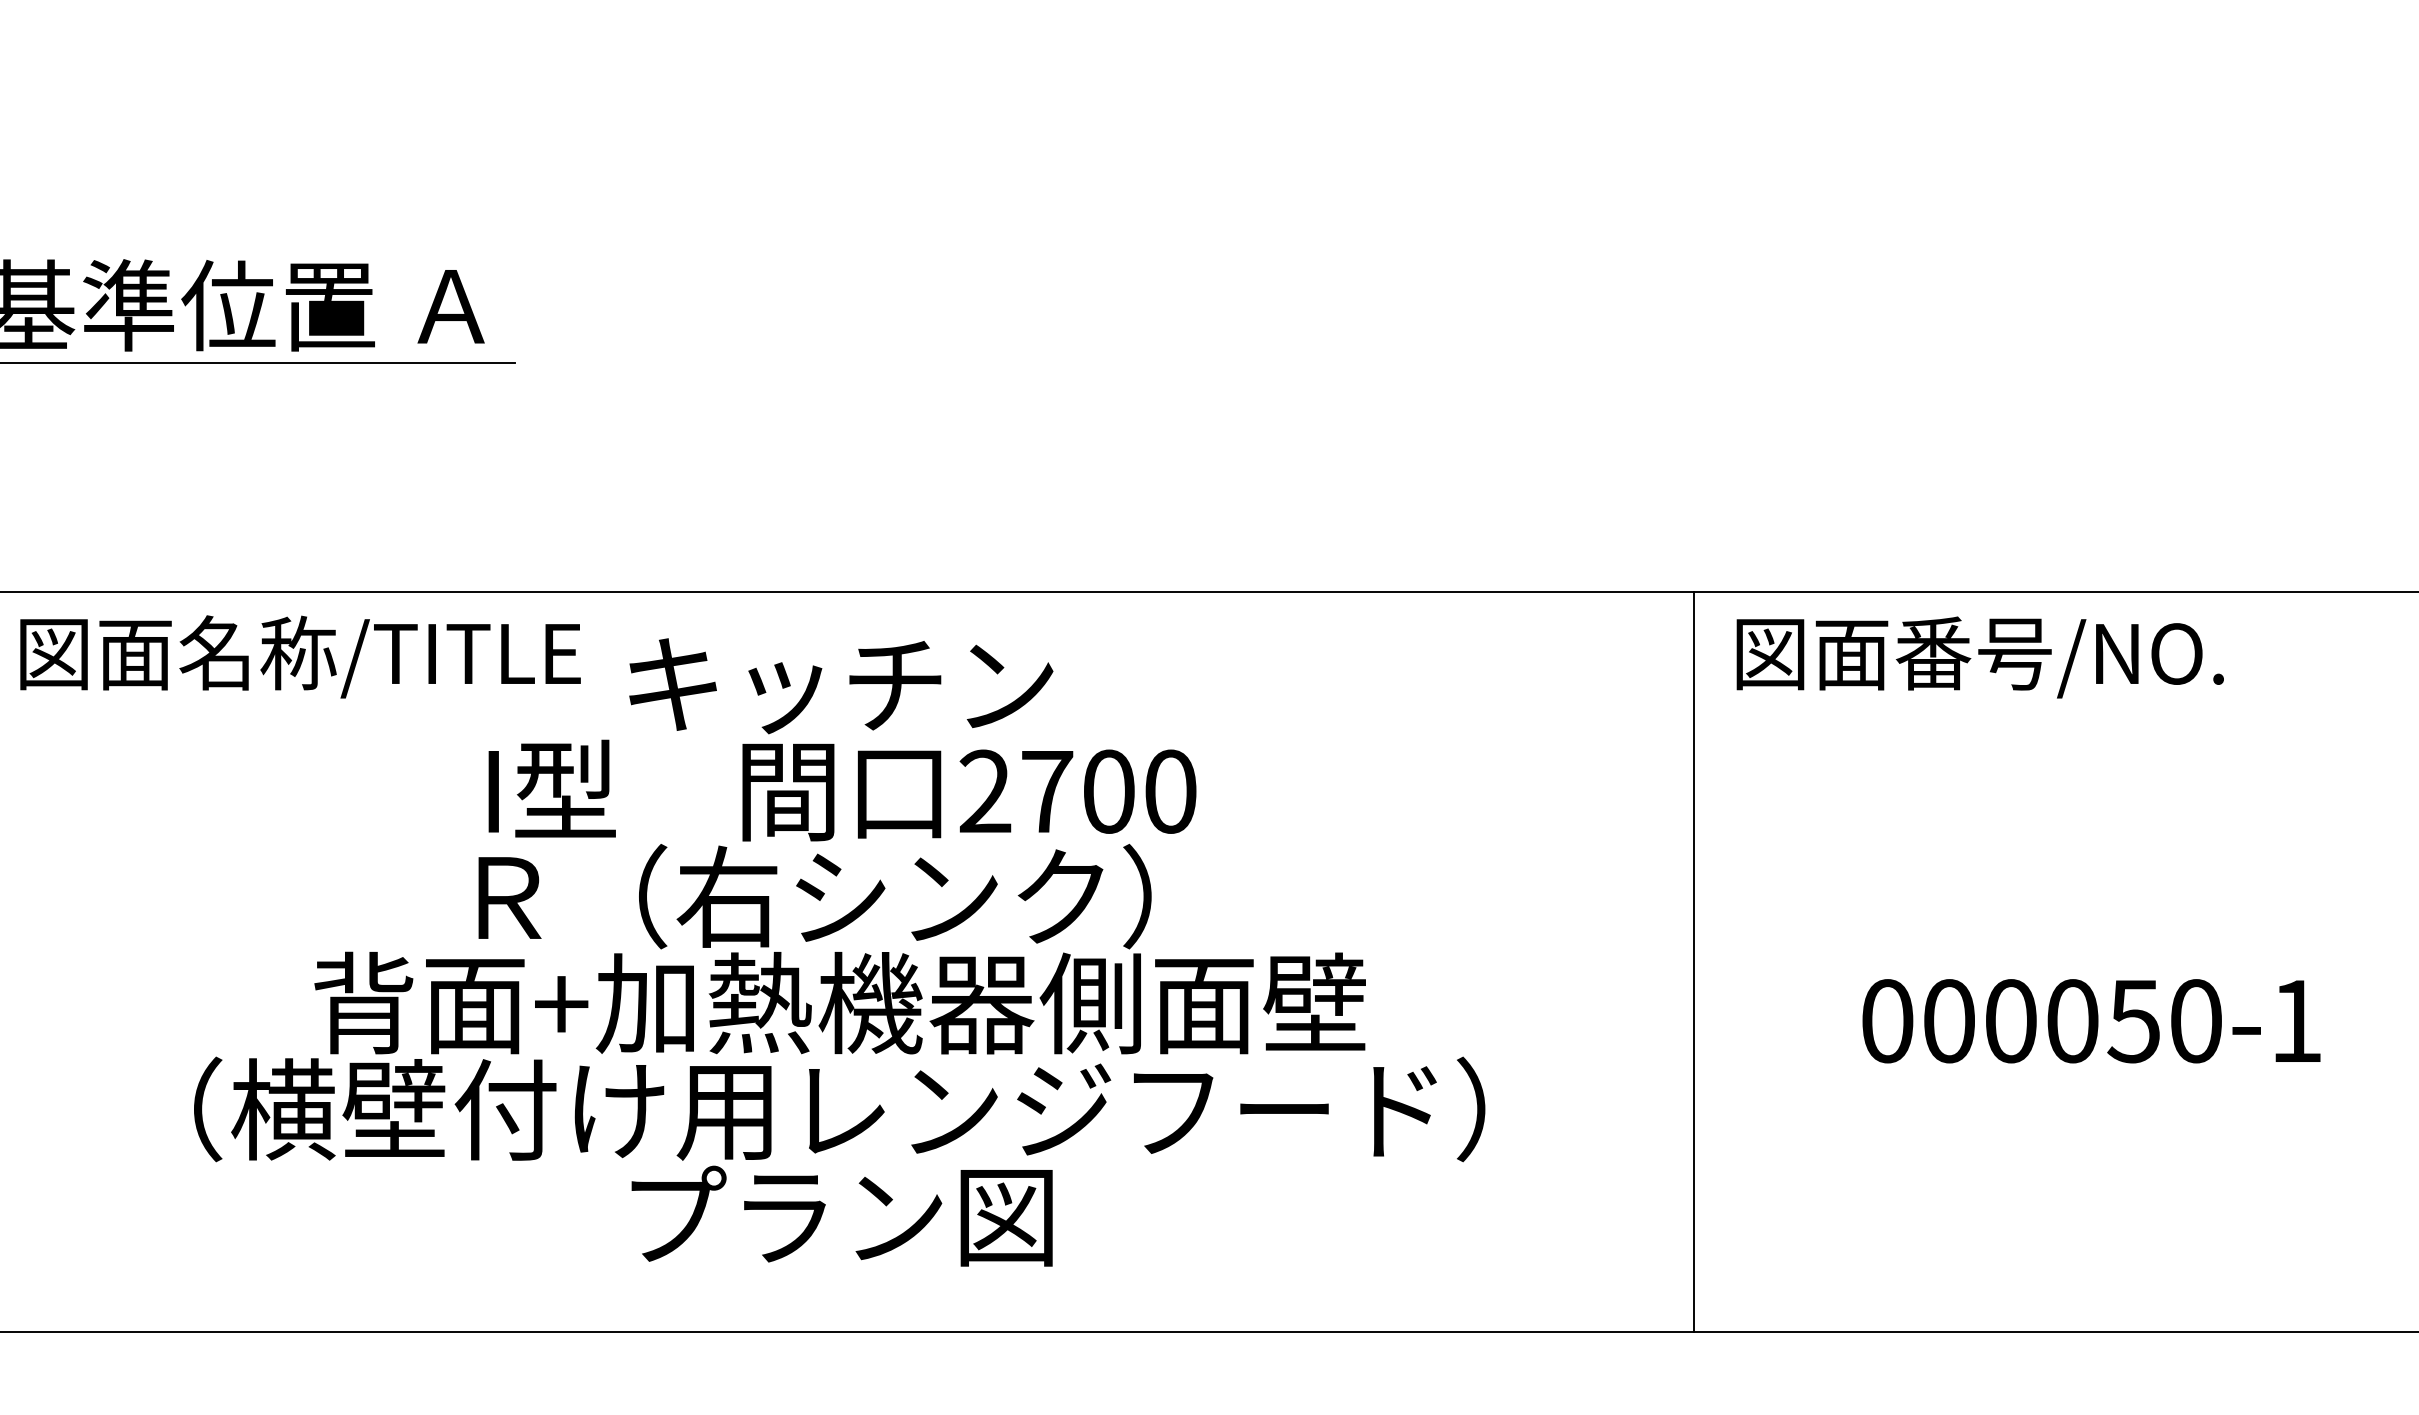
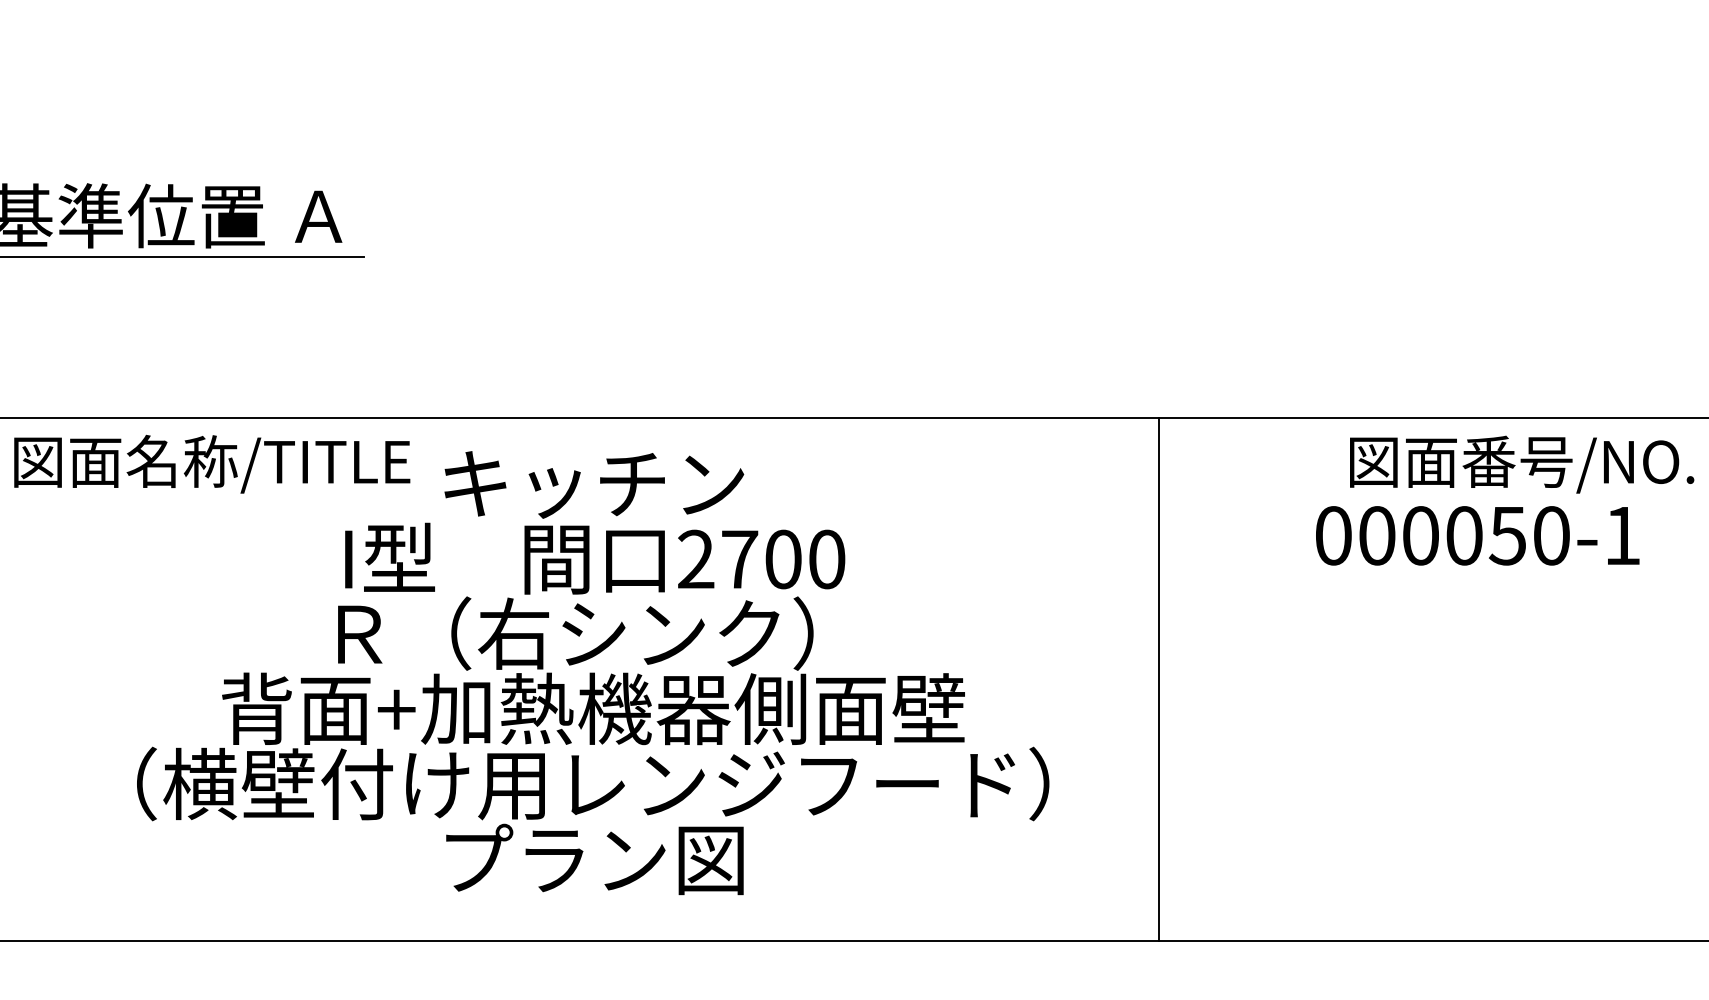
text: (1979, 657) -> (1521, 464), moved
line: (1693, 961) -> (1159, 679), moved
text: (2091, 1021) -> (1477, 536), moved

